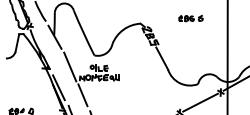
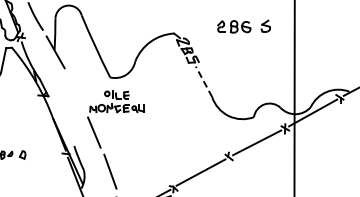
part: (190, 17) -> (243, 25), size x1.6
line: (161, 58) -> (203, 81), solid -> dashed
line: (70, 67) -> (76, 93), removed
line: (58, 87) -> (60, 122), removed

